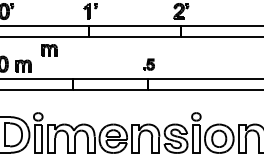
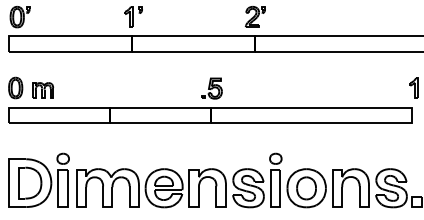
part: (49, 50) -> (78, 69), removed
part: (148, 64) -> (211, 88), size x1.43

